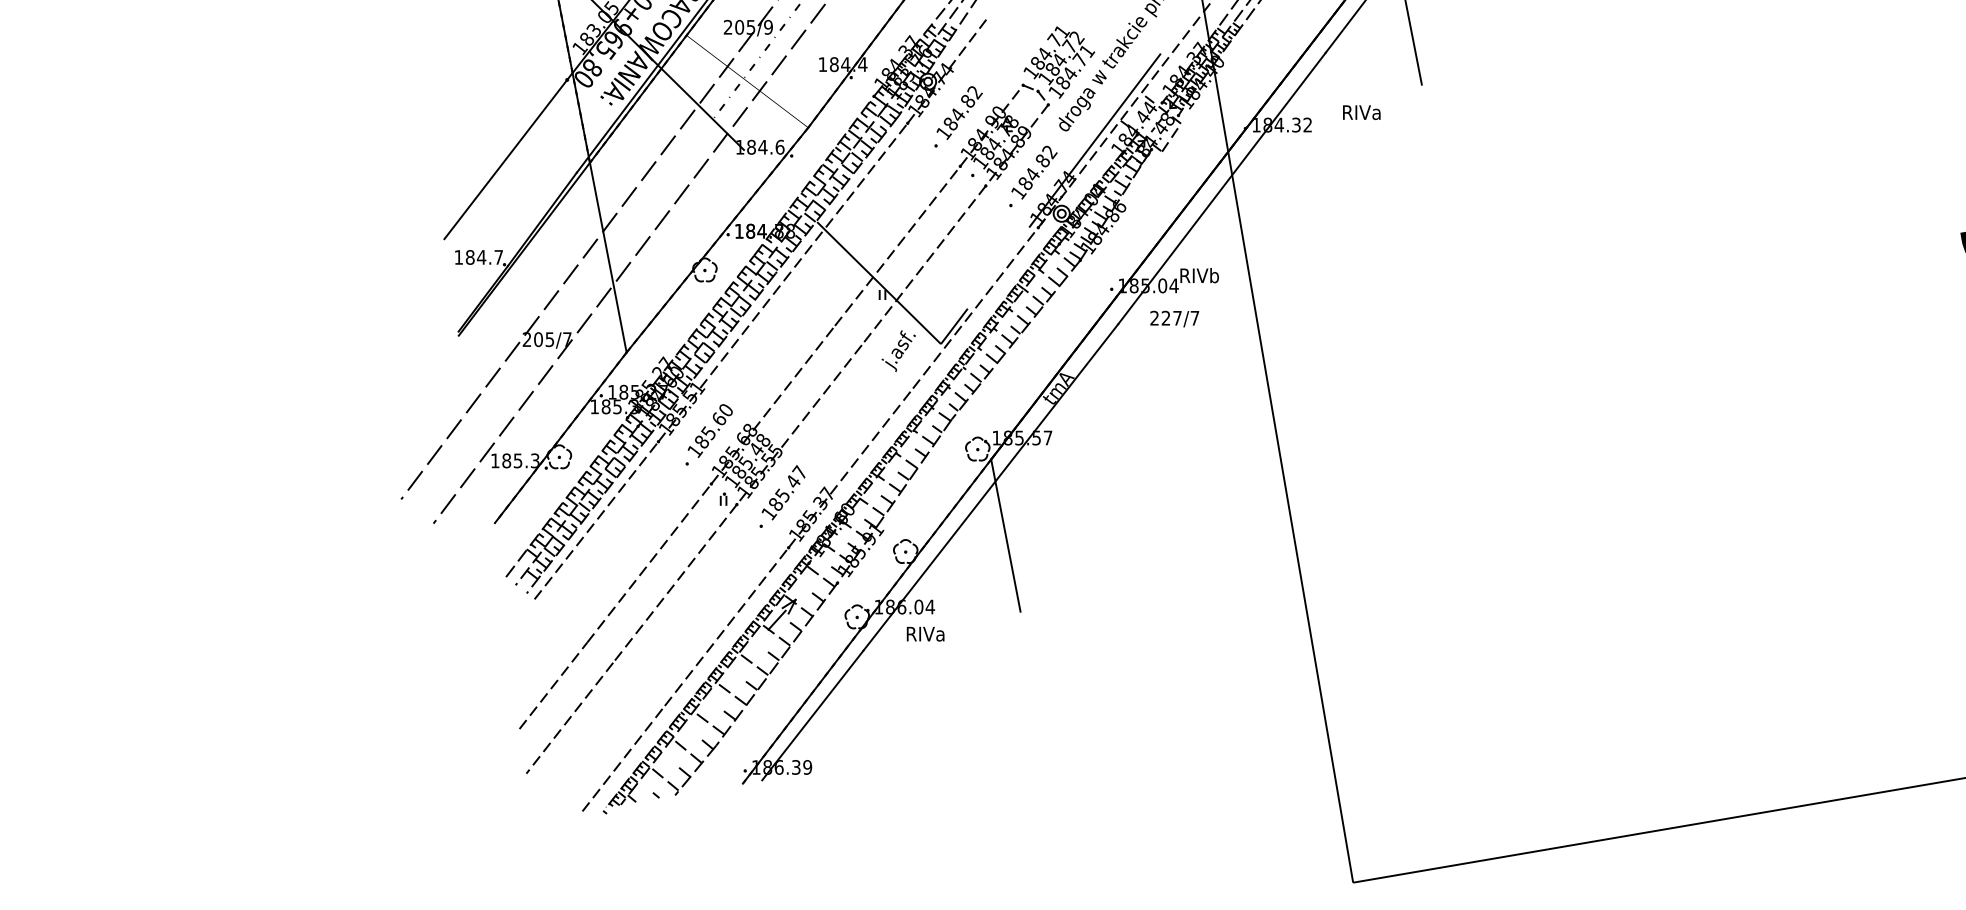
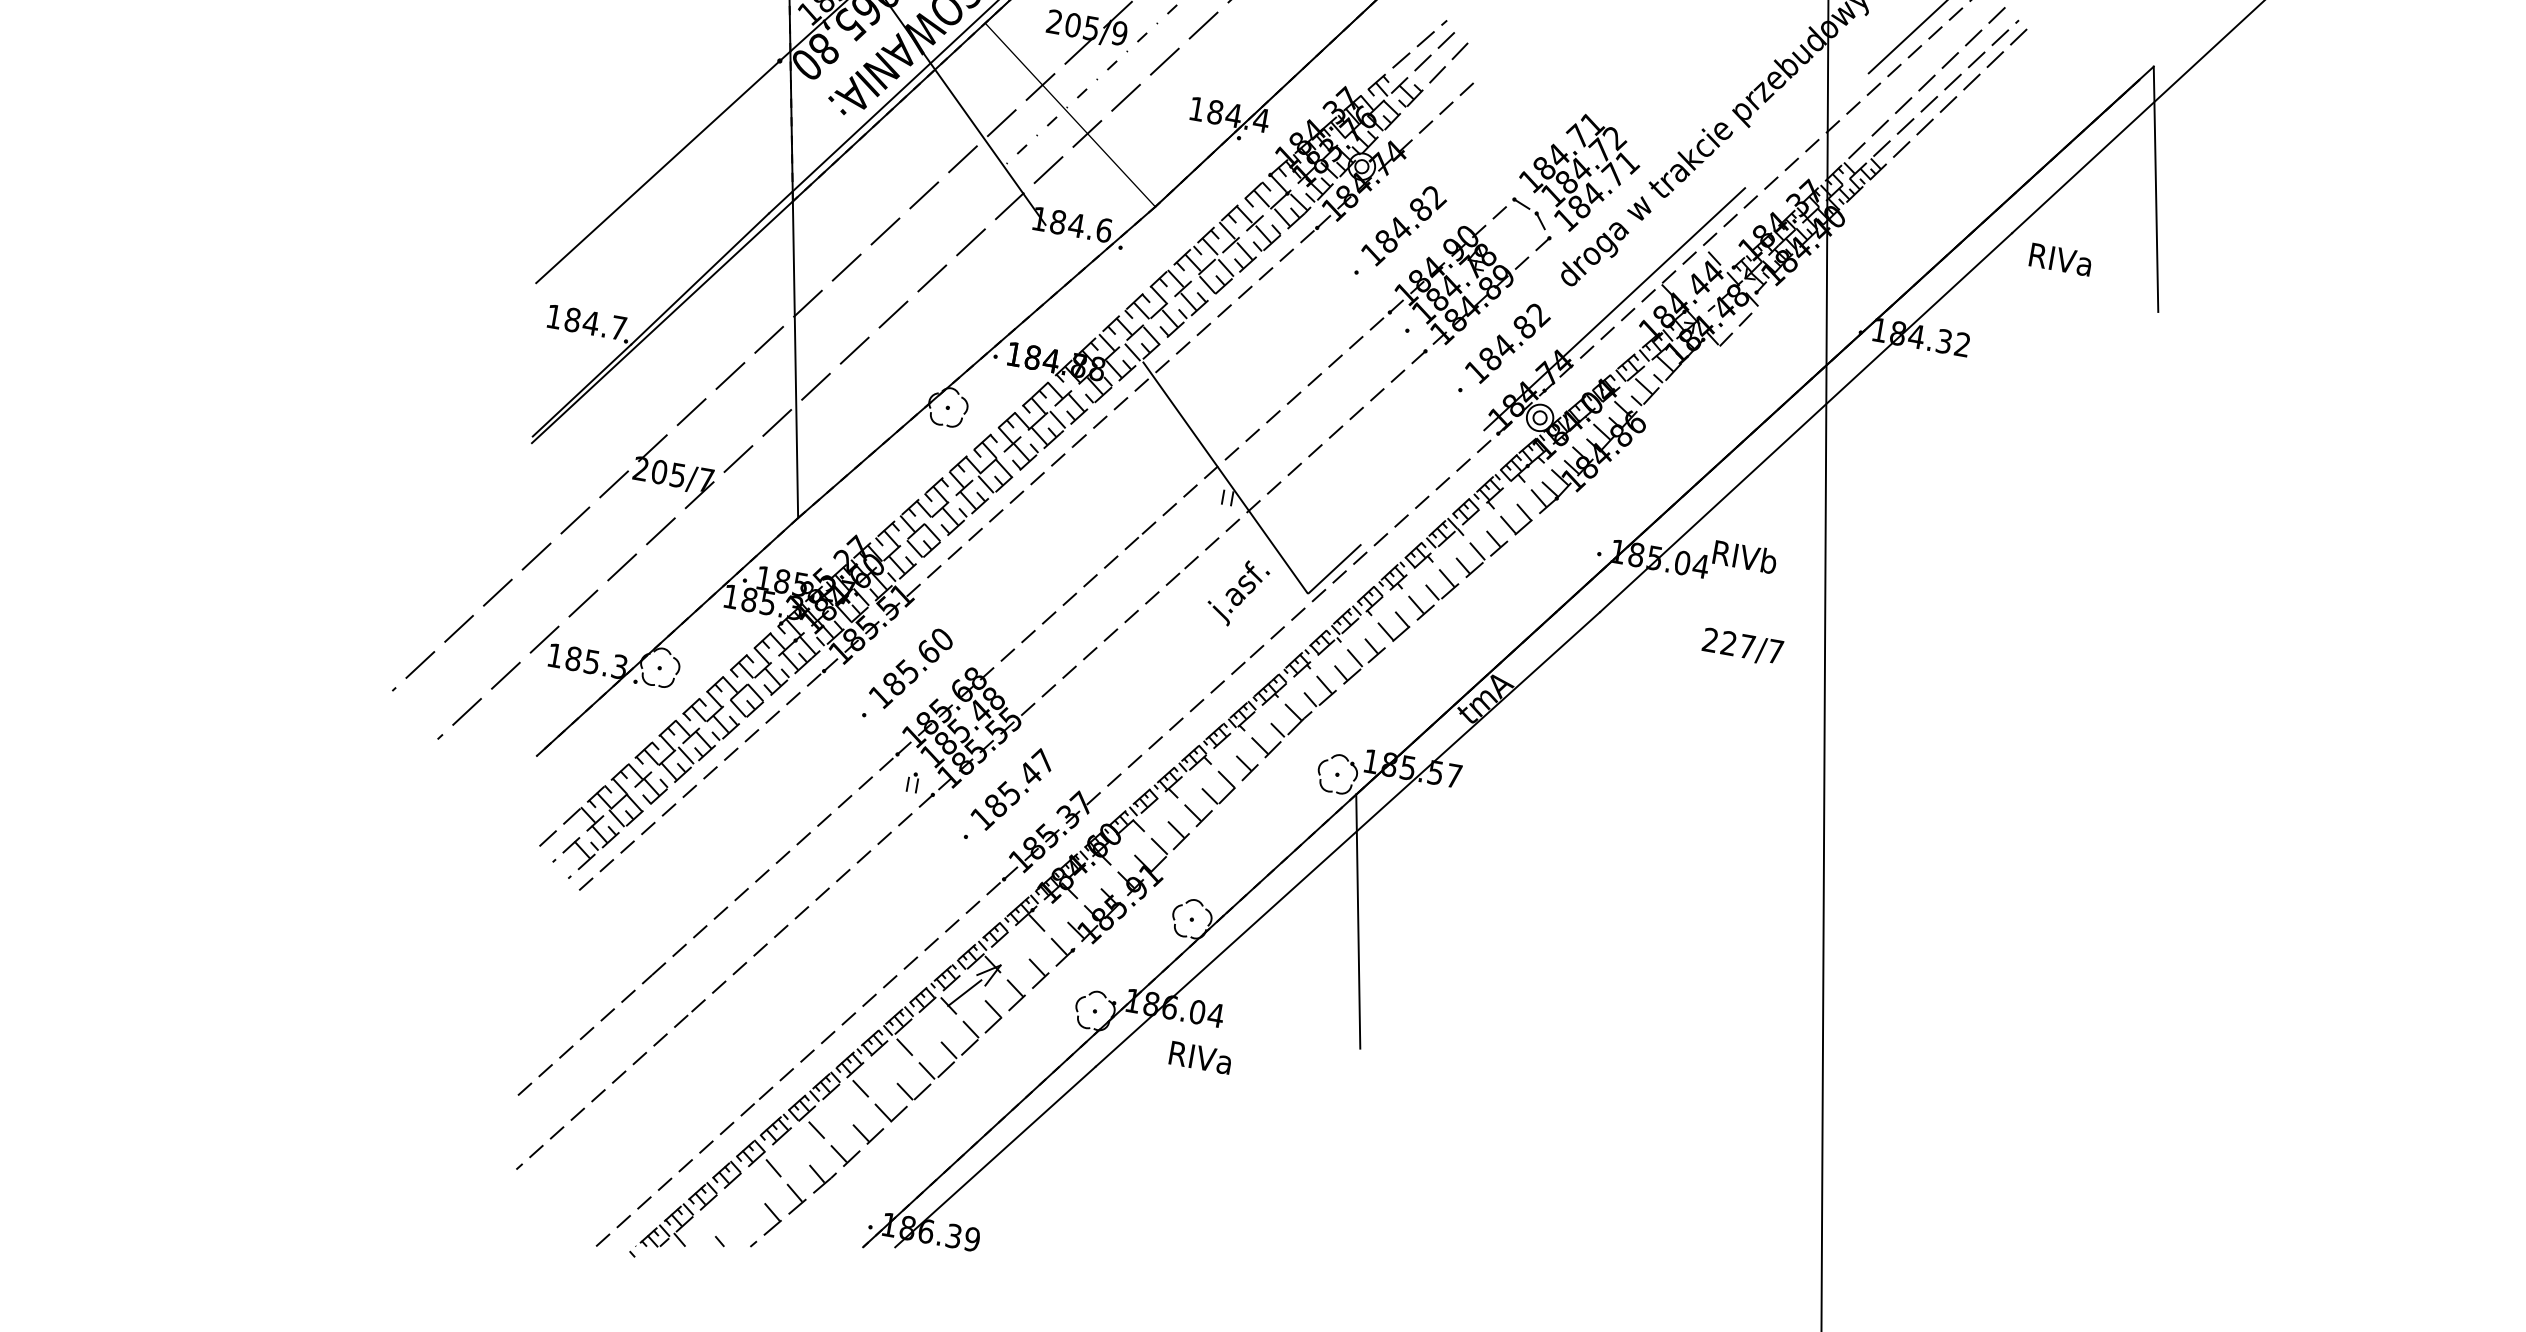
text: (1361, 112) -> (2060, 259), moved
text: (1174, 318) -> (1742, 646), moved
line: (663, 778) -> (736, 1216), removed

